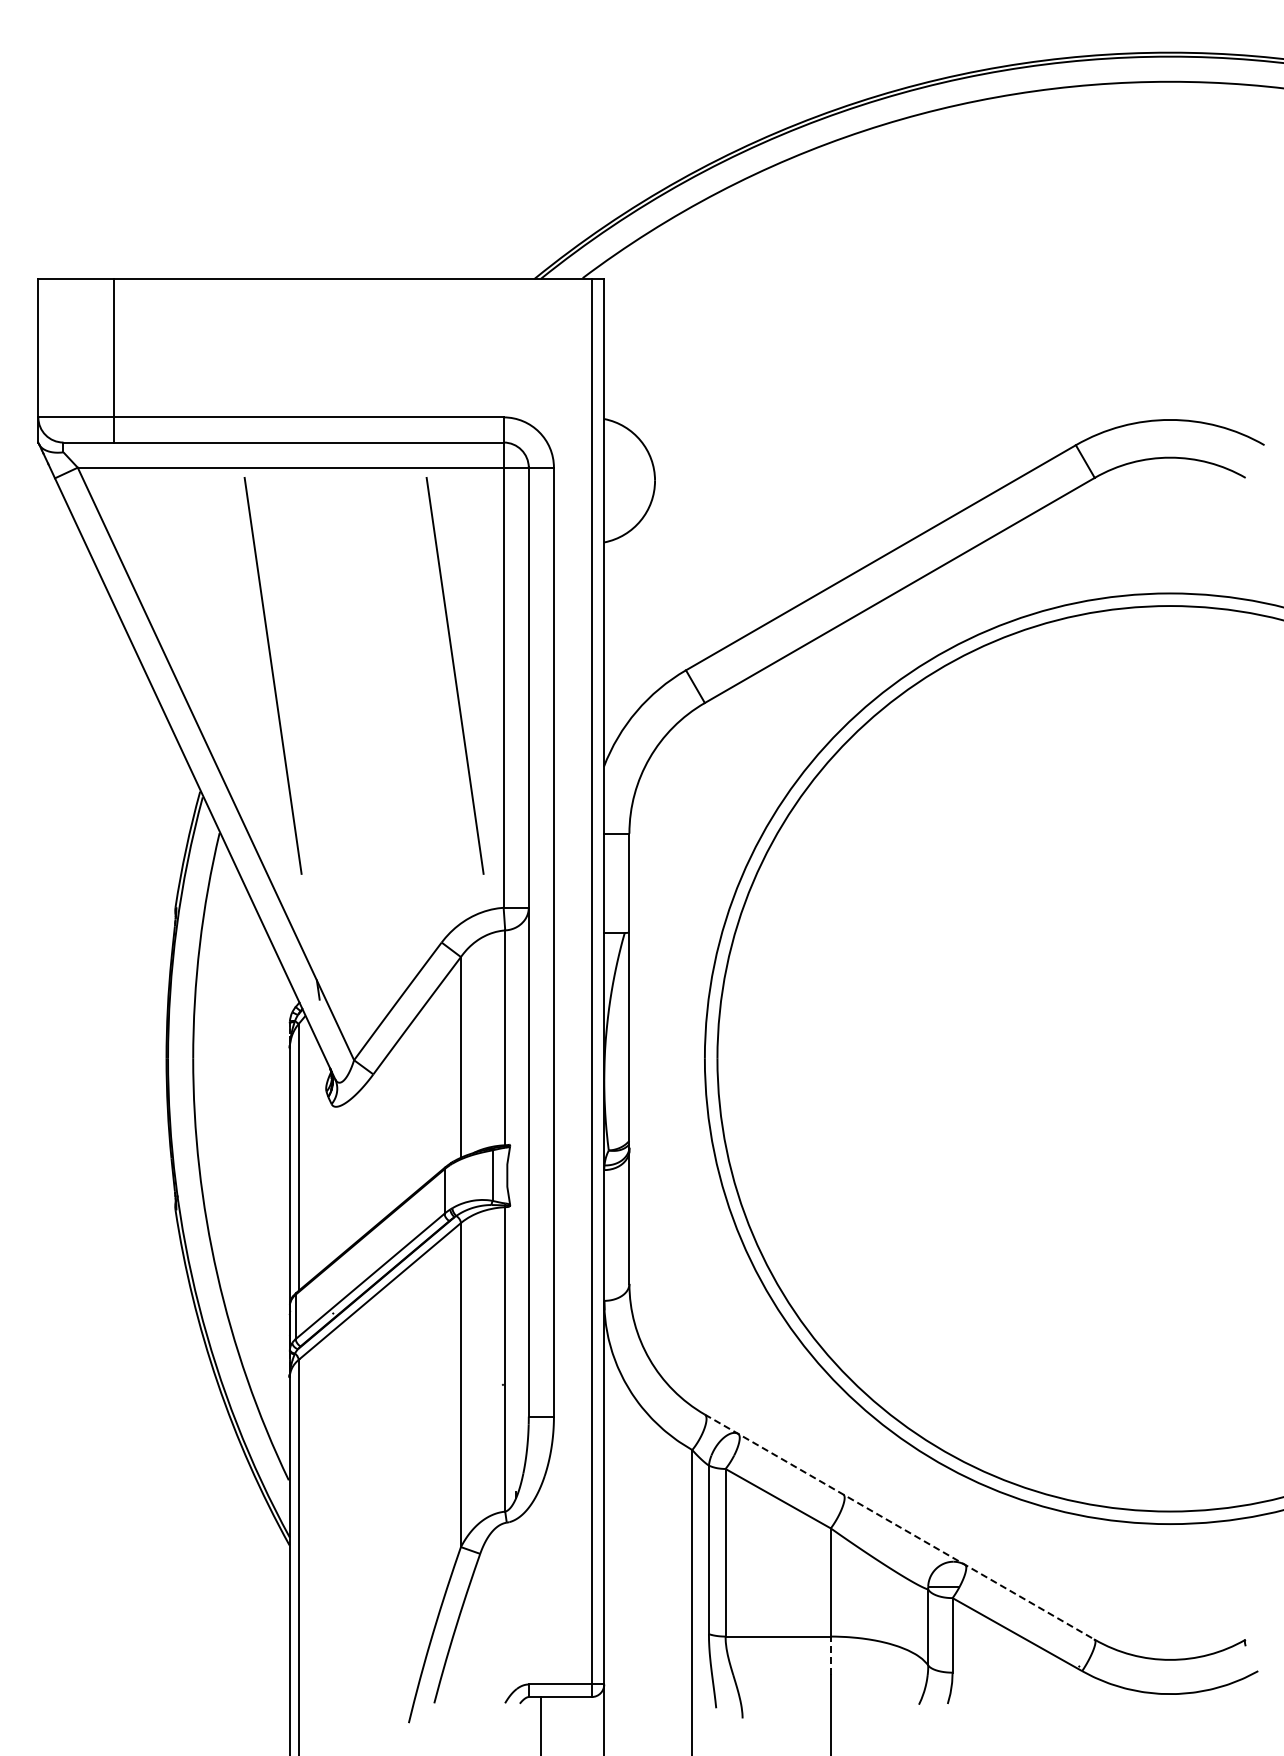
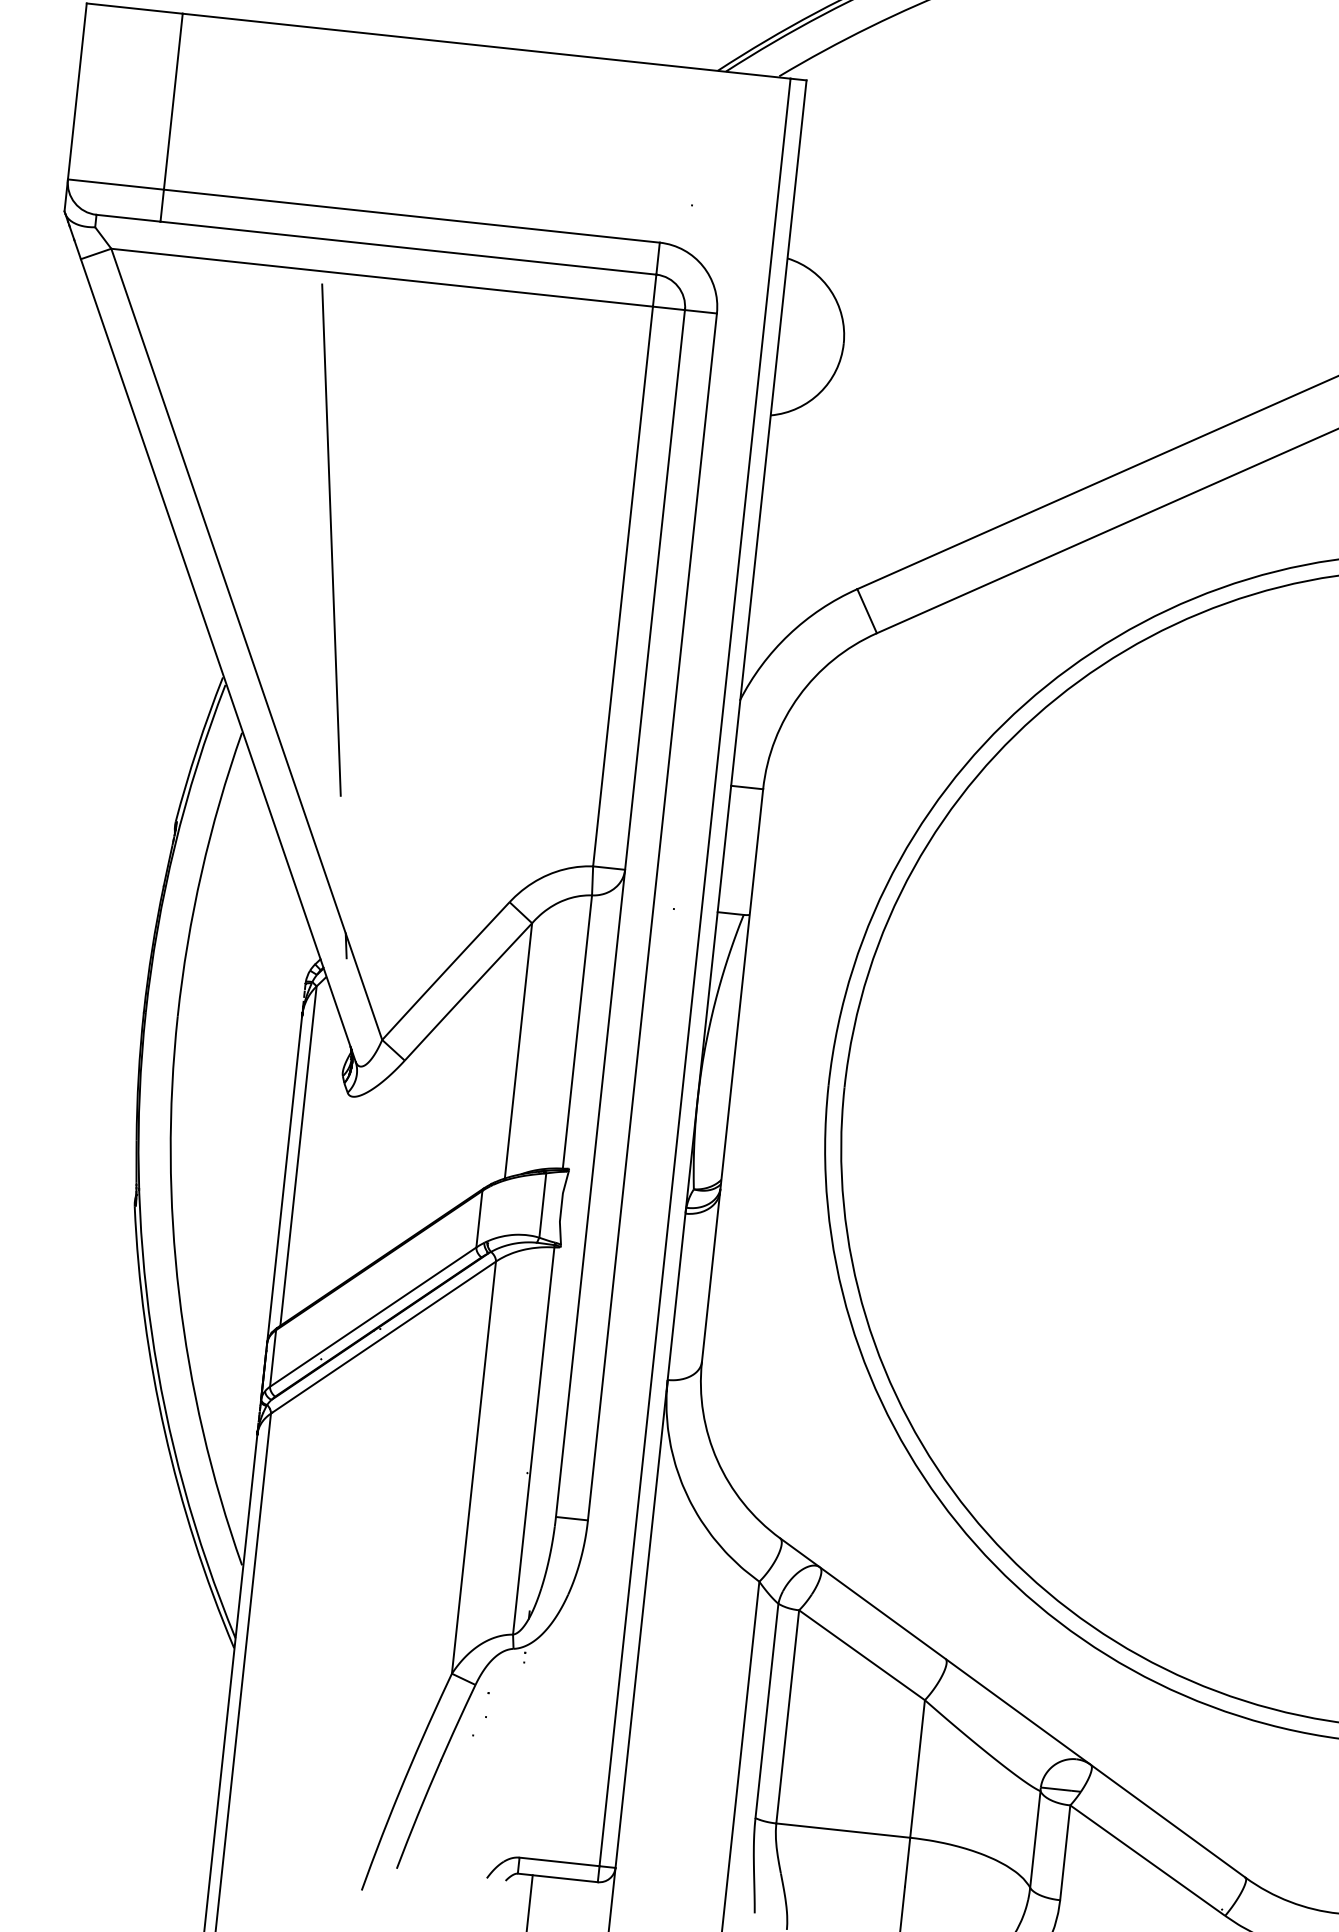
line: (454, 675) -> (562, 564), removed
line: (900, 1527) -> (1013, 1708), dashed -> solid
line: (830, 1655) -> (907, 1861), dashed -> solid

